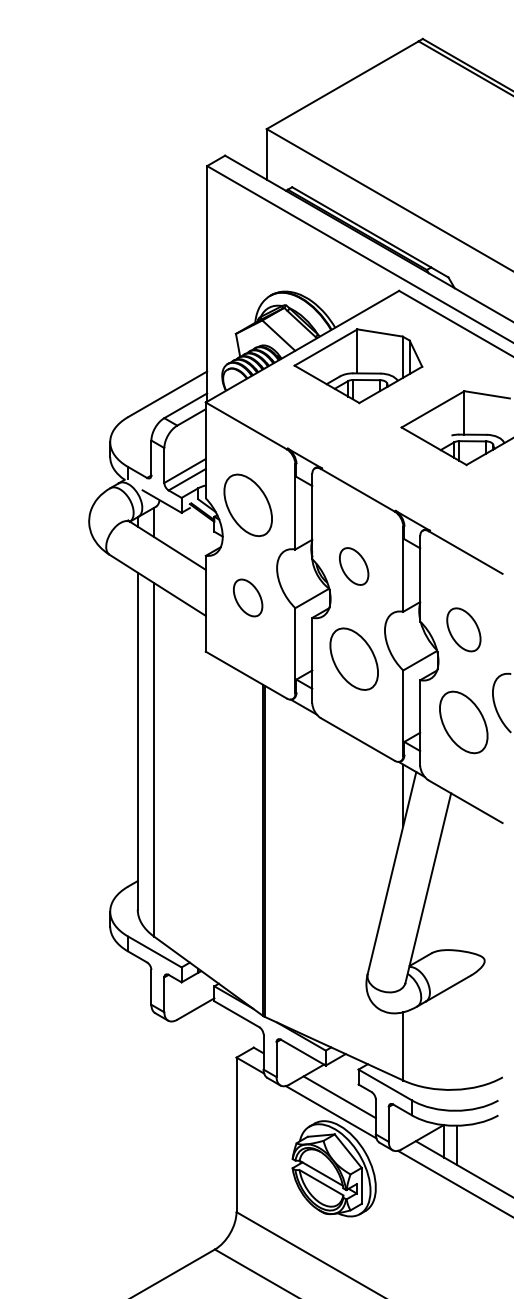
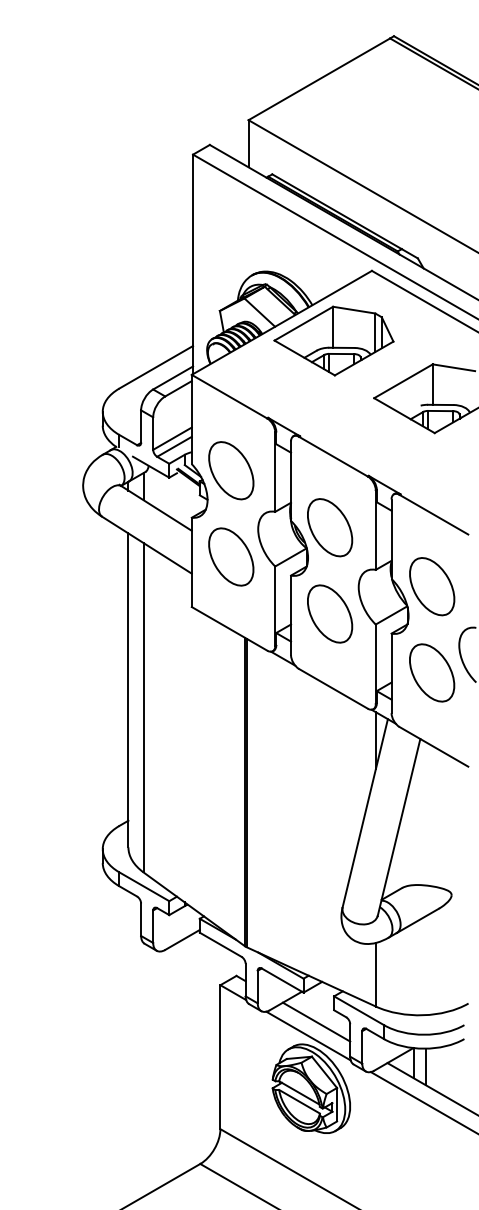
part: (353, 566) -> (329, 527), size x1.67
part: (247, 597) -> (230, 556), size x1.67
part: (463, 629) -> (431, 586), size x1.43

